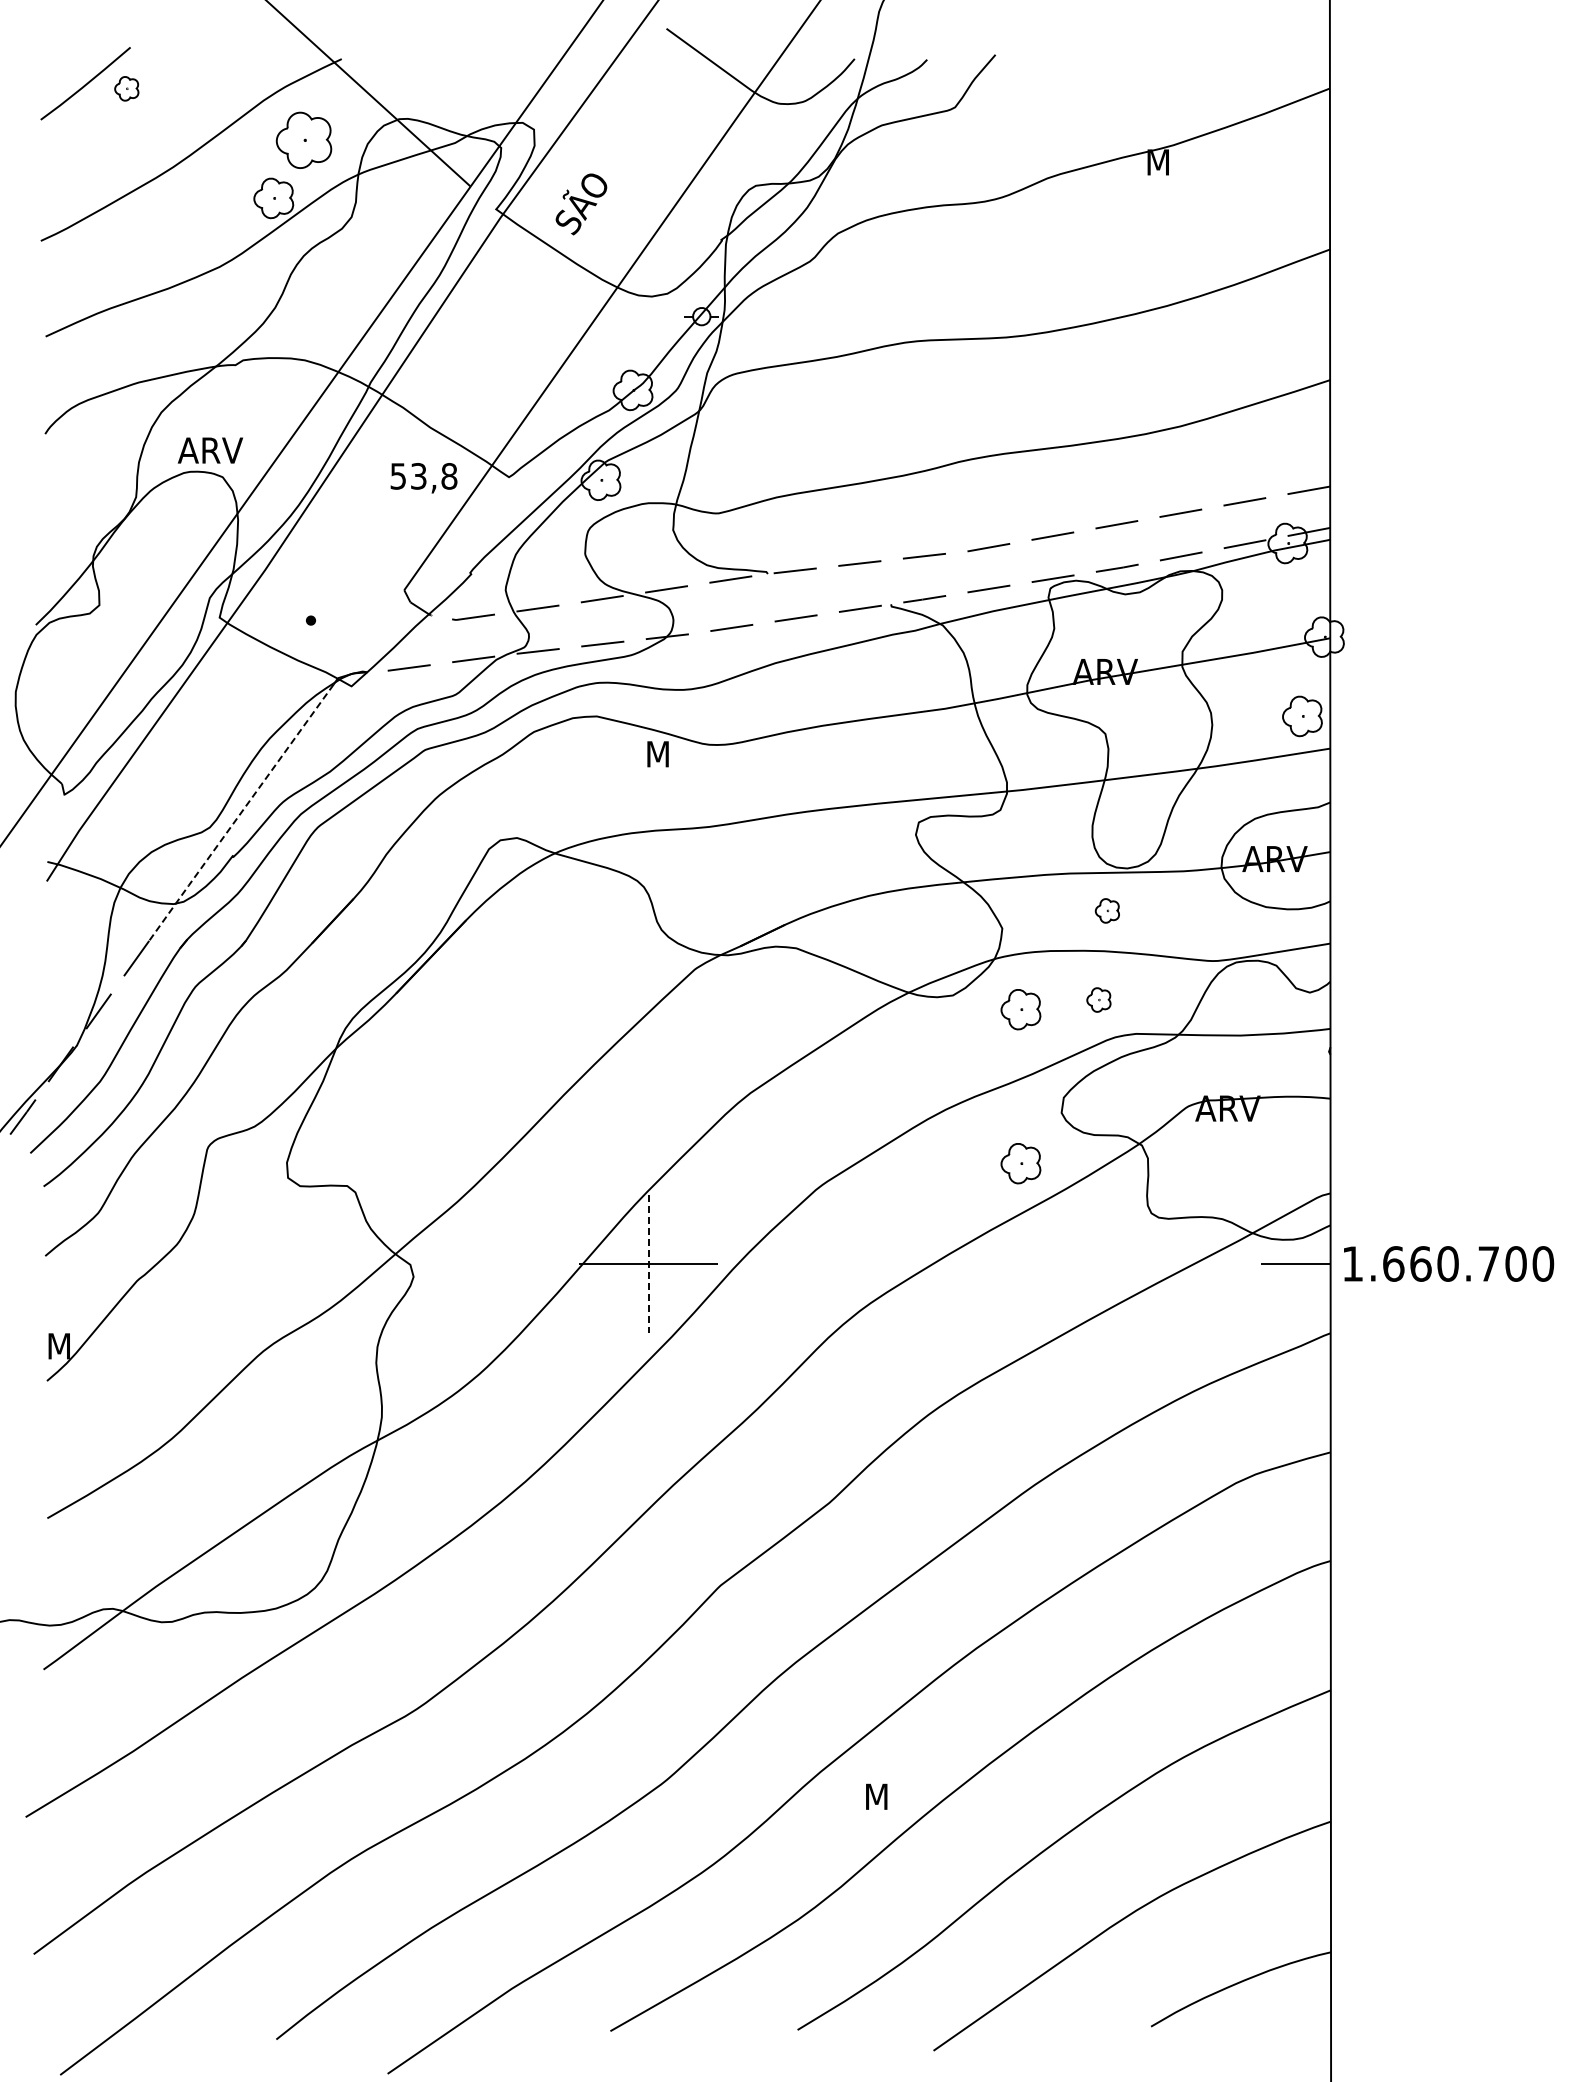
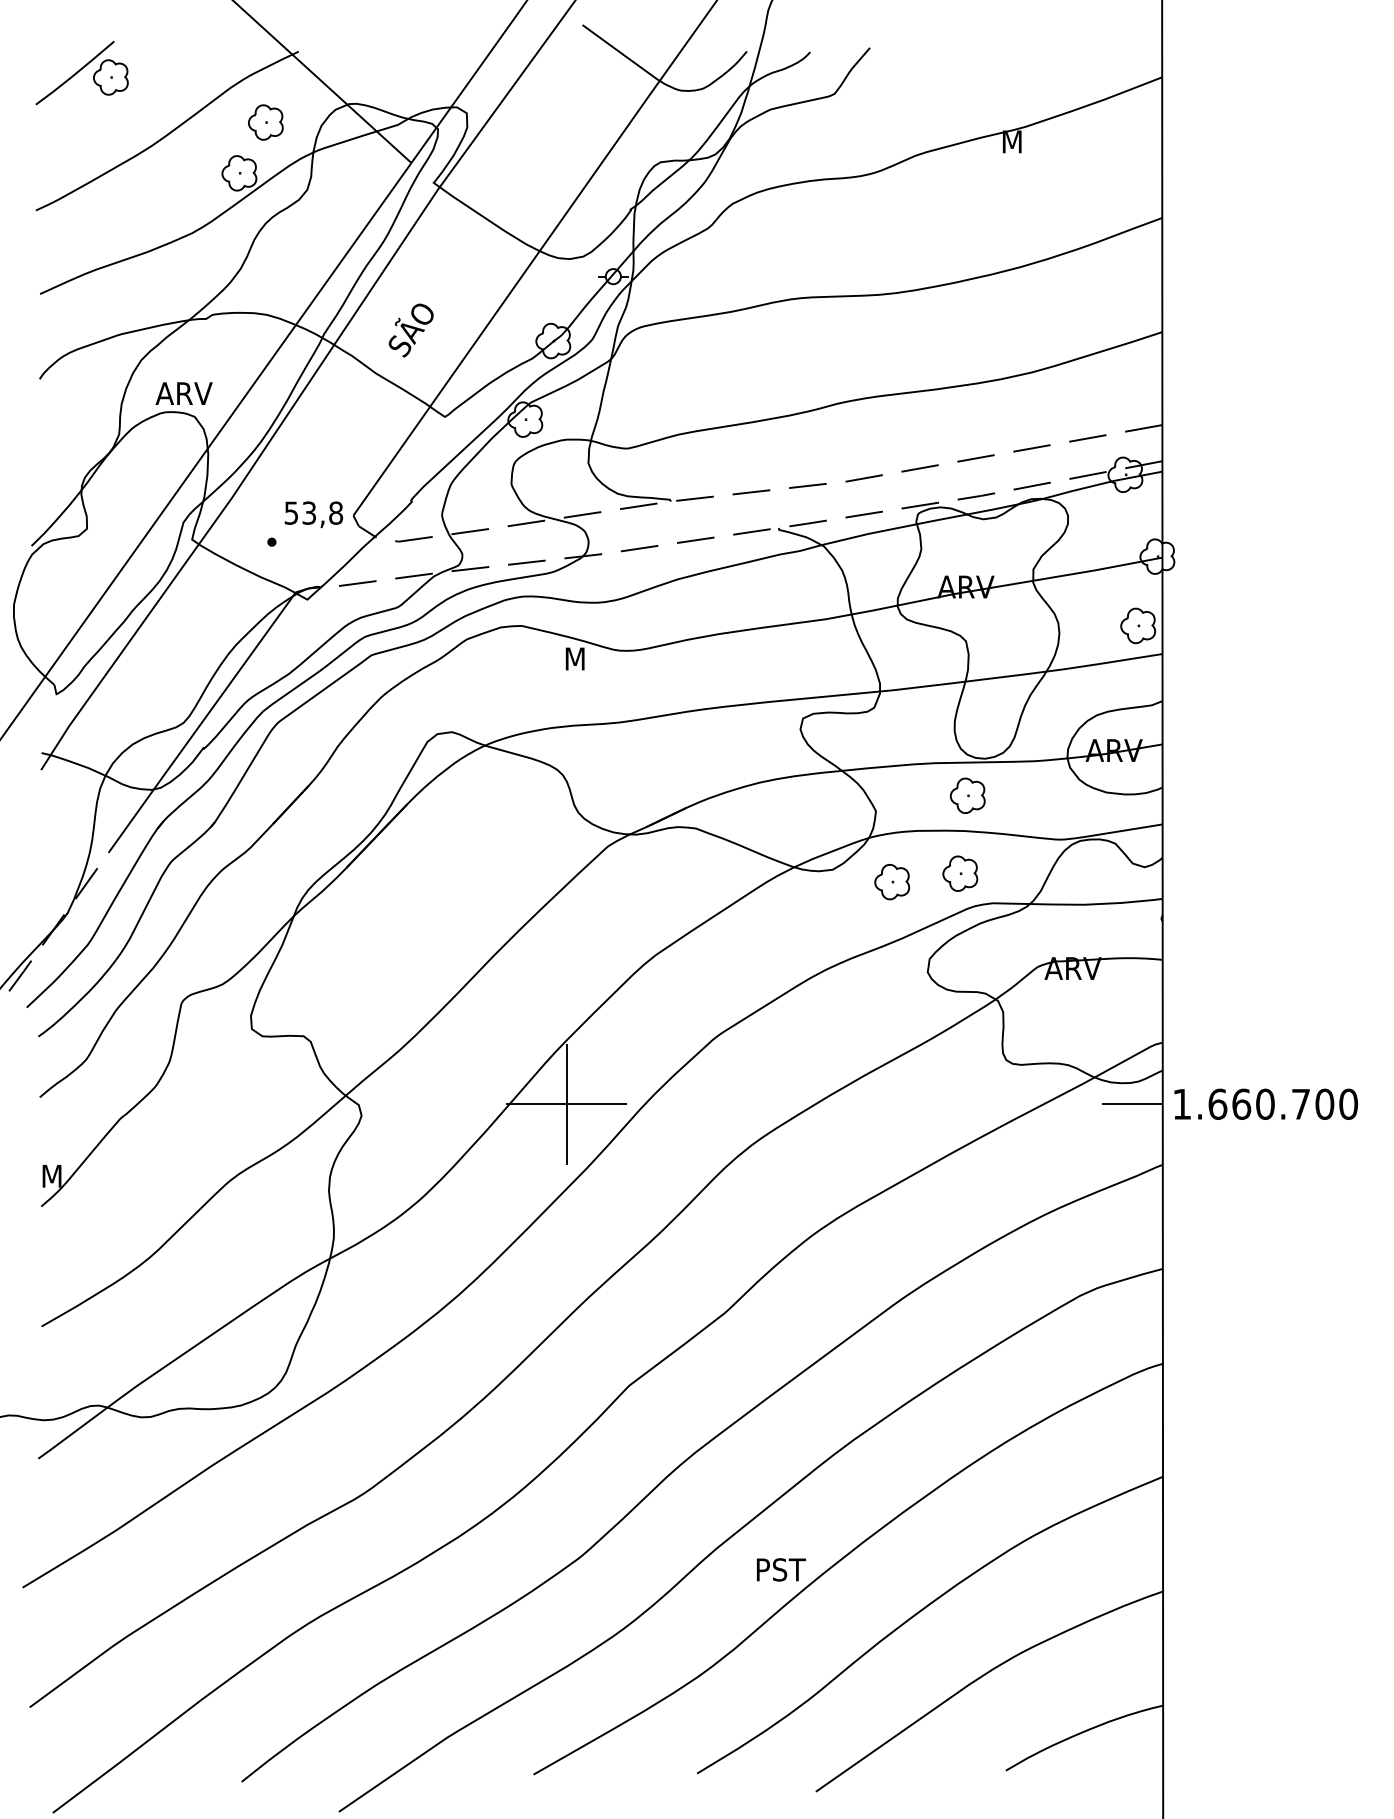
part: (126, 88) -> (110, 77), size x1.67
part: (303, 139) -> (265, 121), size x0.71
text: (581, 204) -> (411, 330), moved
text: (423, 478) -> (313, 515), moved
line: (240, 813) -> (210, 710), dashed -> solid
part: (1107, 910) -> (967, 795), size x1.67
part: (1098, 999) -> (959, 873), size x1.67
part: (1020, 1163) -> (891, 1016), removed
line: (648, 1264) -> (566, 1104), dashed -> solid
text: (895, 1796) -> (782, 1569), M -> PST

